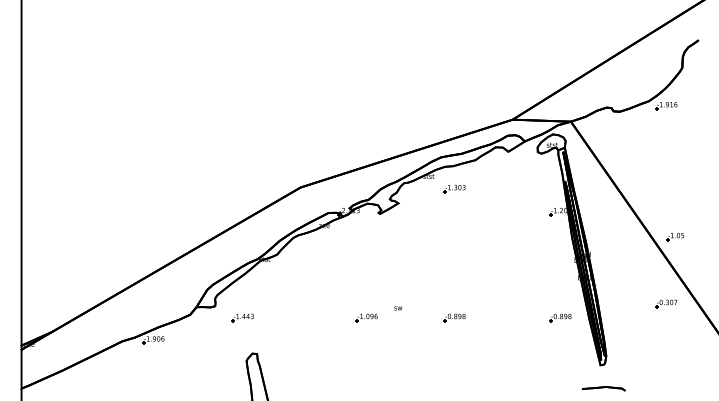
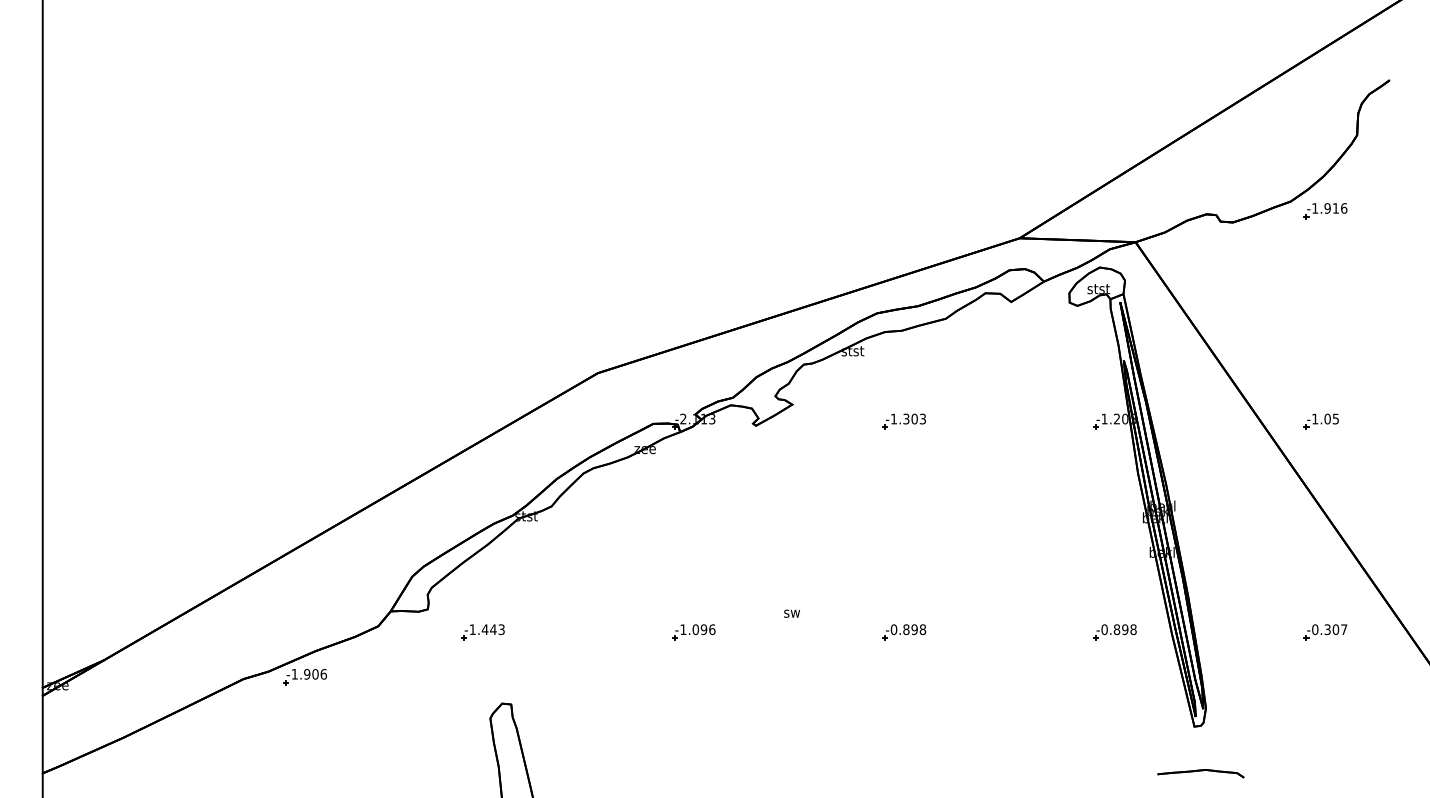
part: (454, 188) -> (903, 420), moved
part: (674, 237) -> (1319, 422), moved
part: (666, 303) -> (1325, 631), moved
part: (366, 317) -> (693, 631), moved

